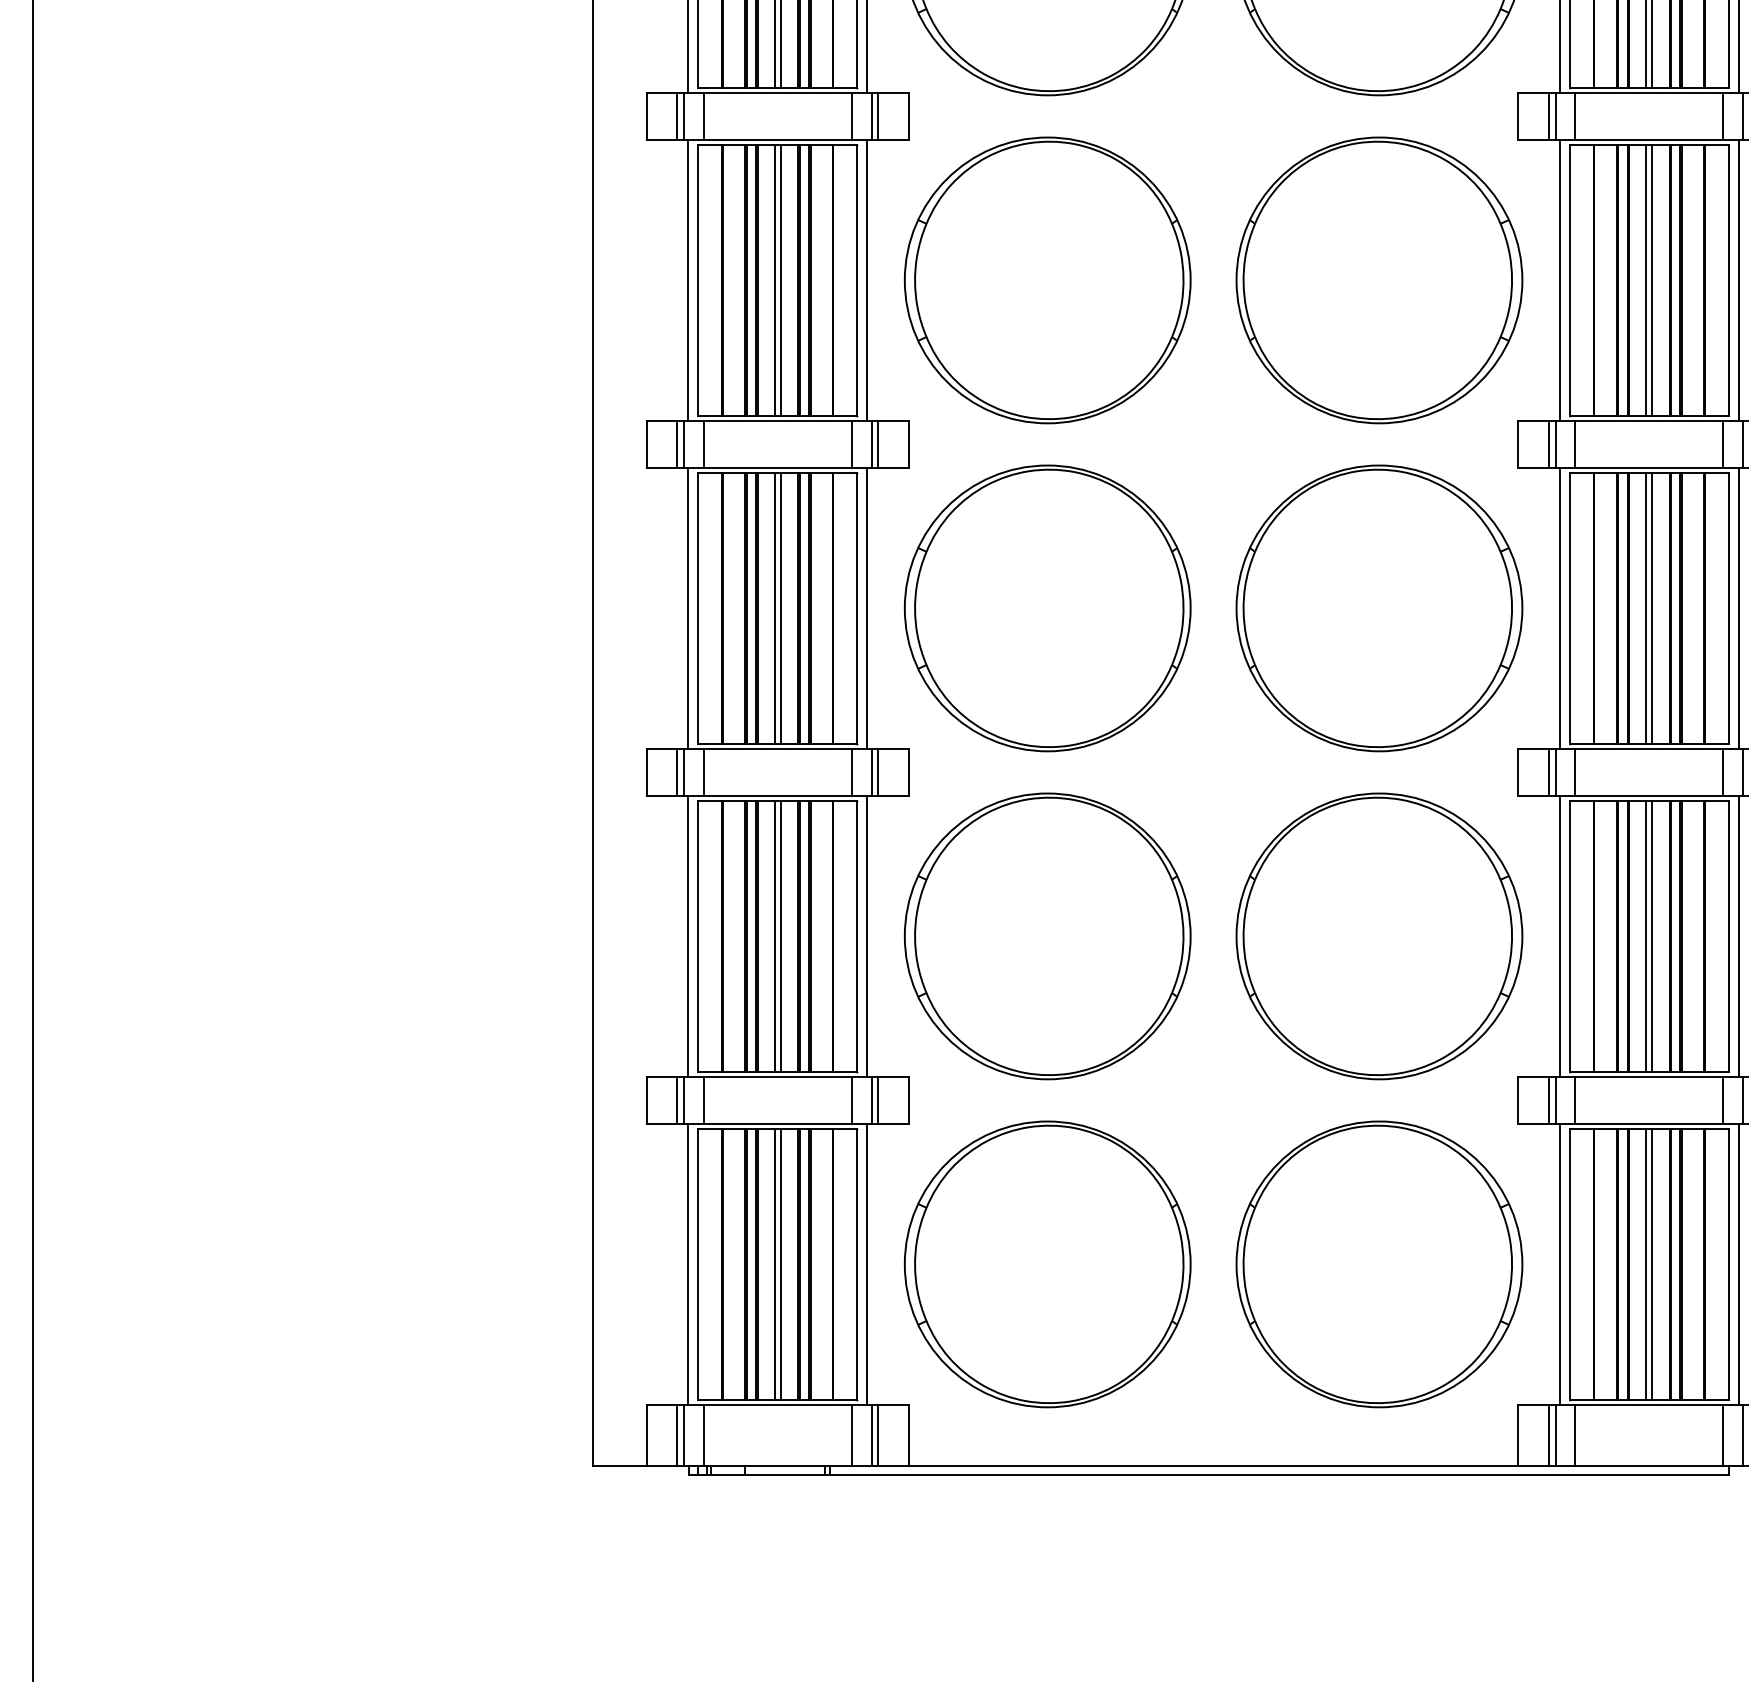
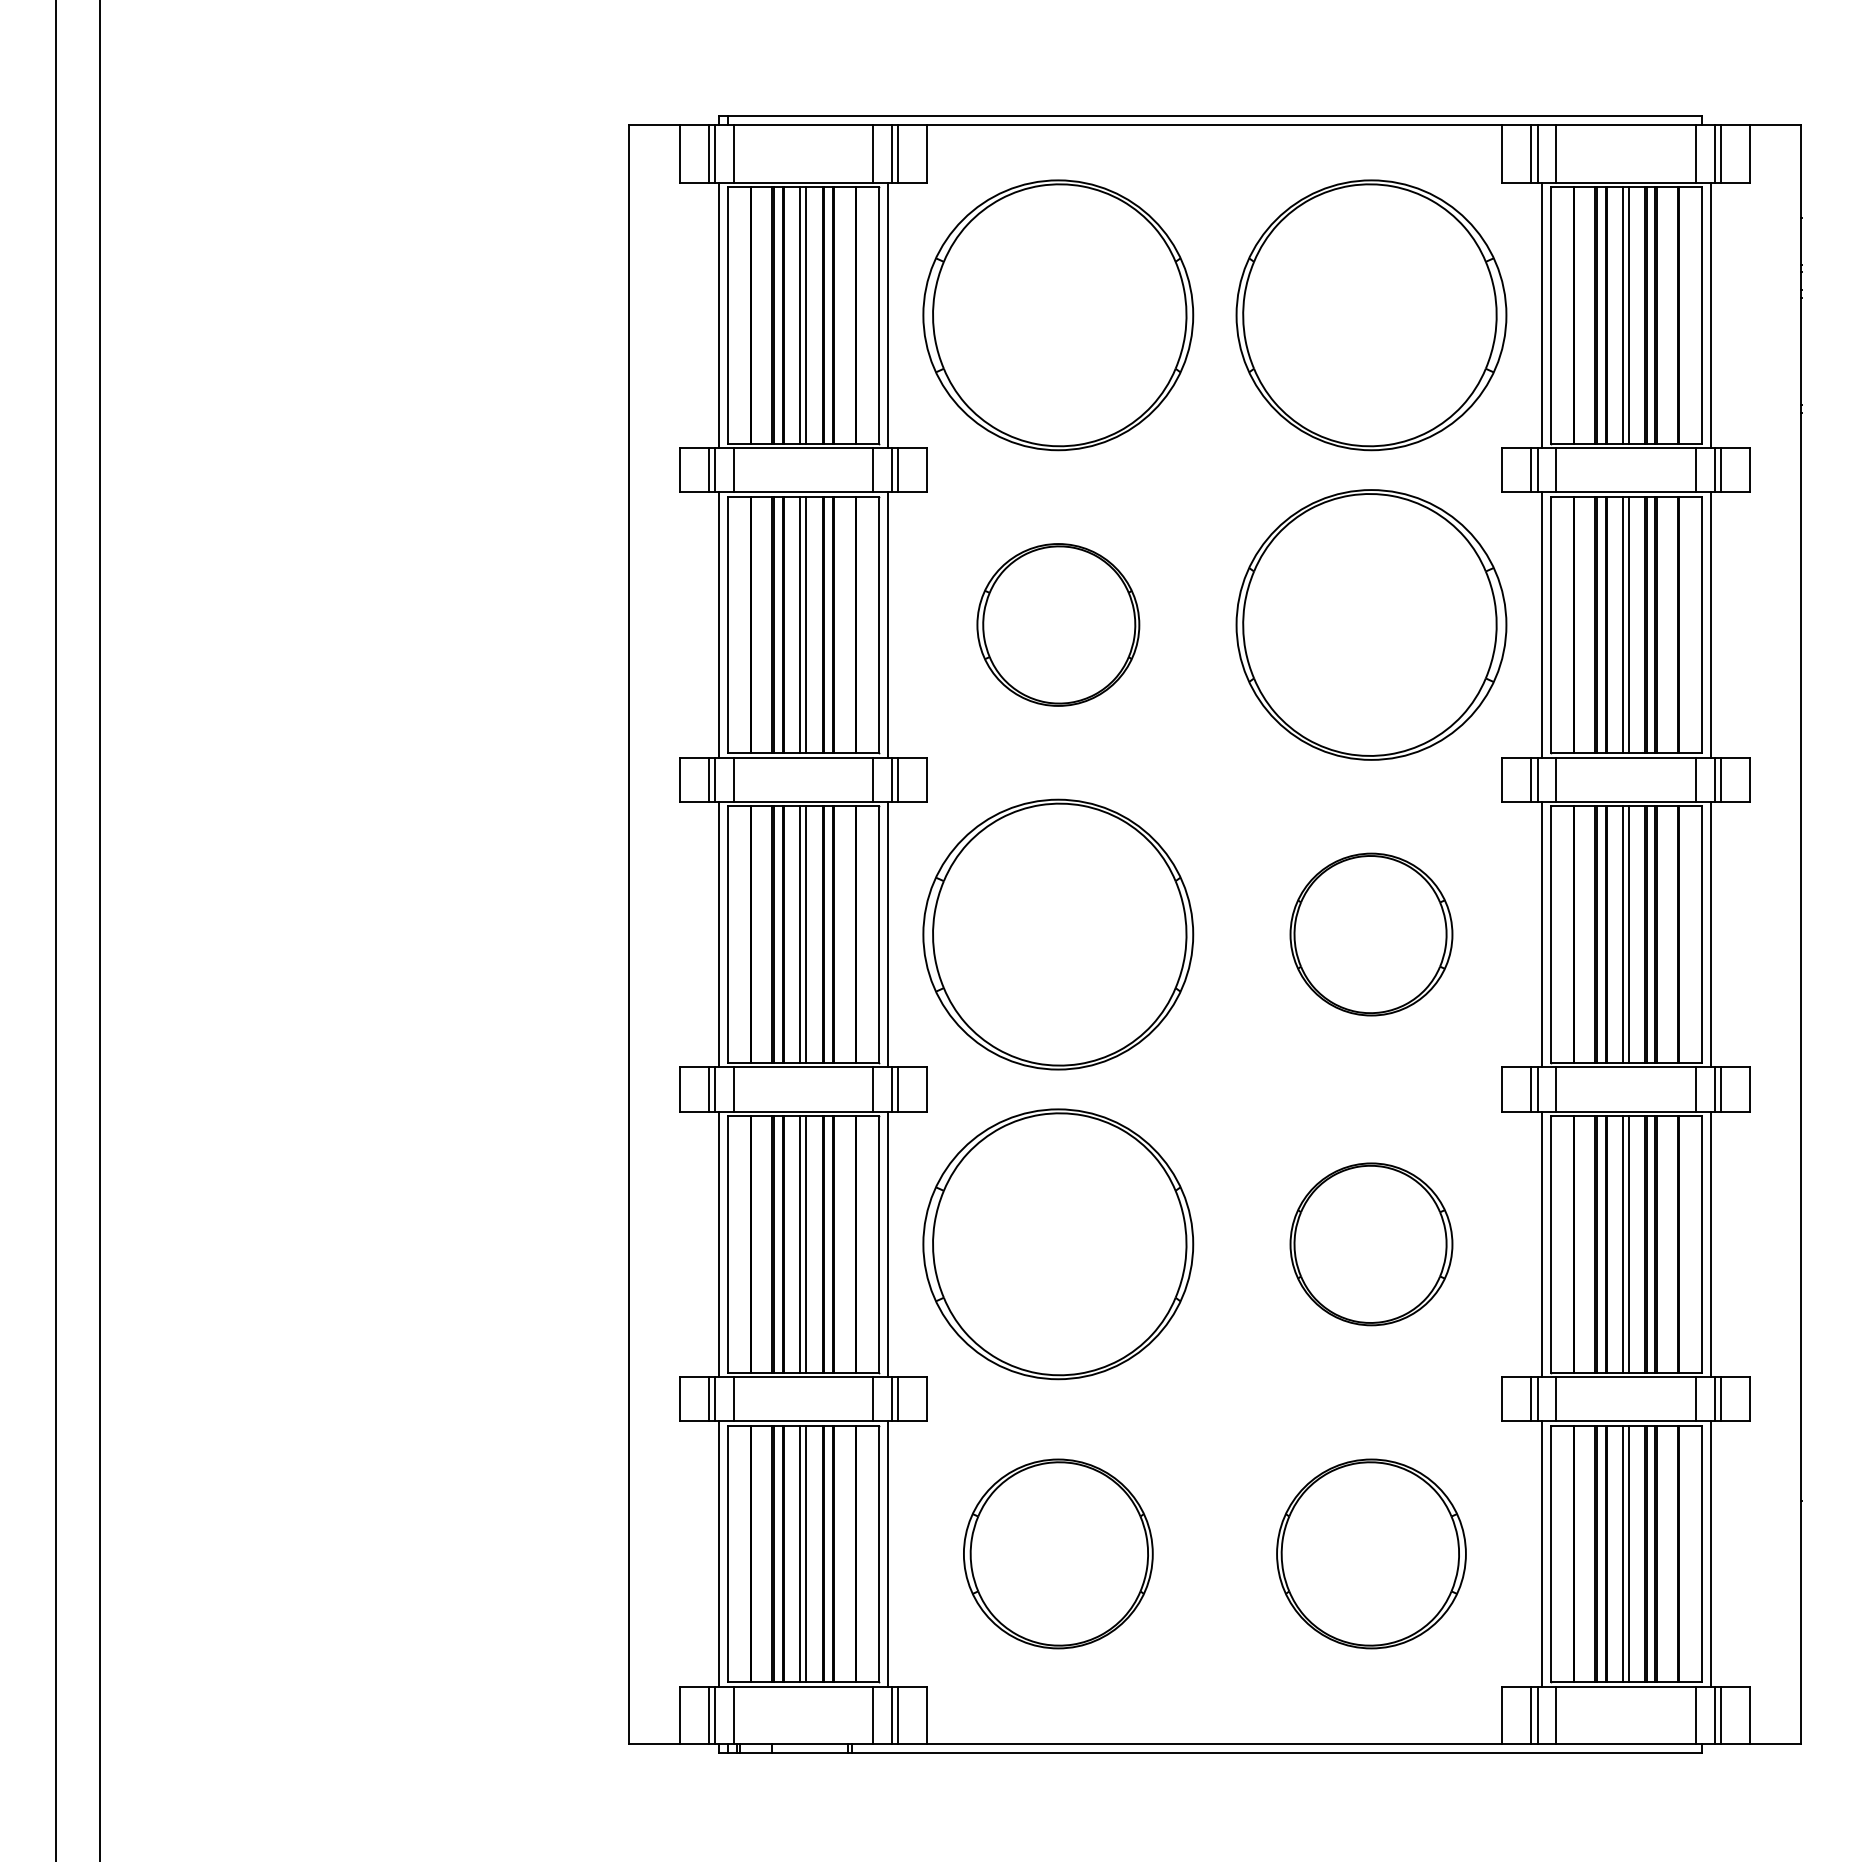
part: (1047, 279) -> (1058, 624), size x0.6
part: (1379, 608) -> (1371, 934), size x0.6
part: (1379, 936) -> (1371, 1244), size x0.6
part: (1047, 1263) -> (1058, 1553), size x0.7
part: (1379, 1263) -> (1371, 1553), size x0.7

